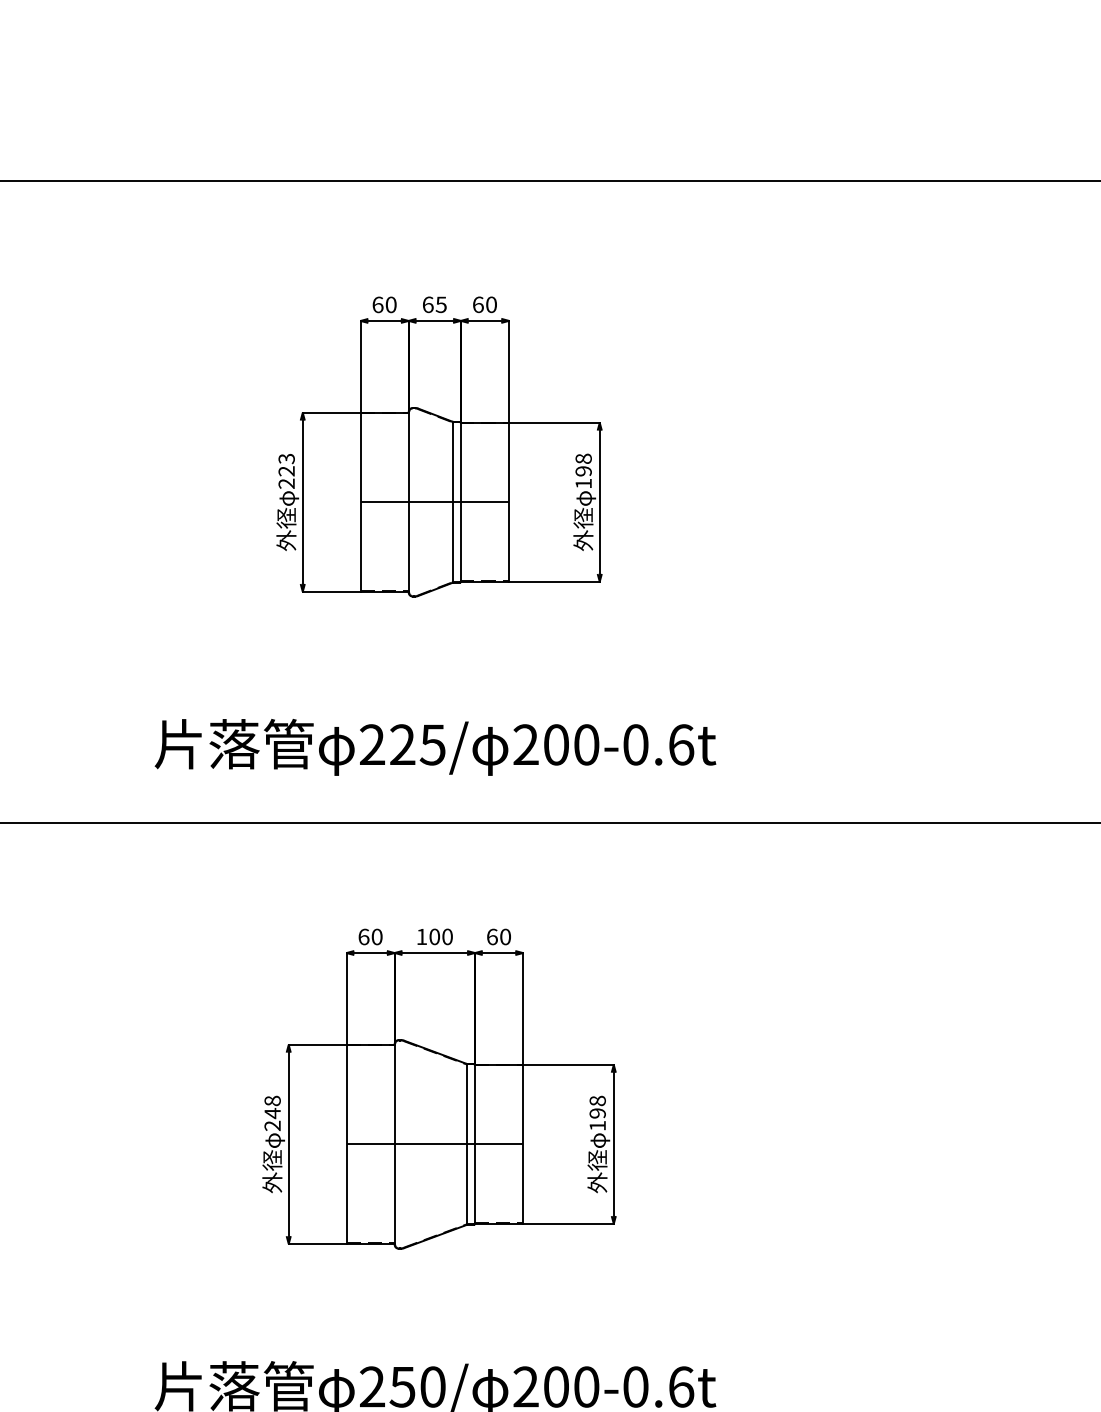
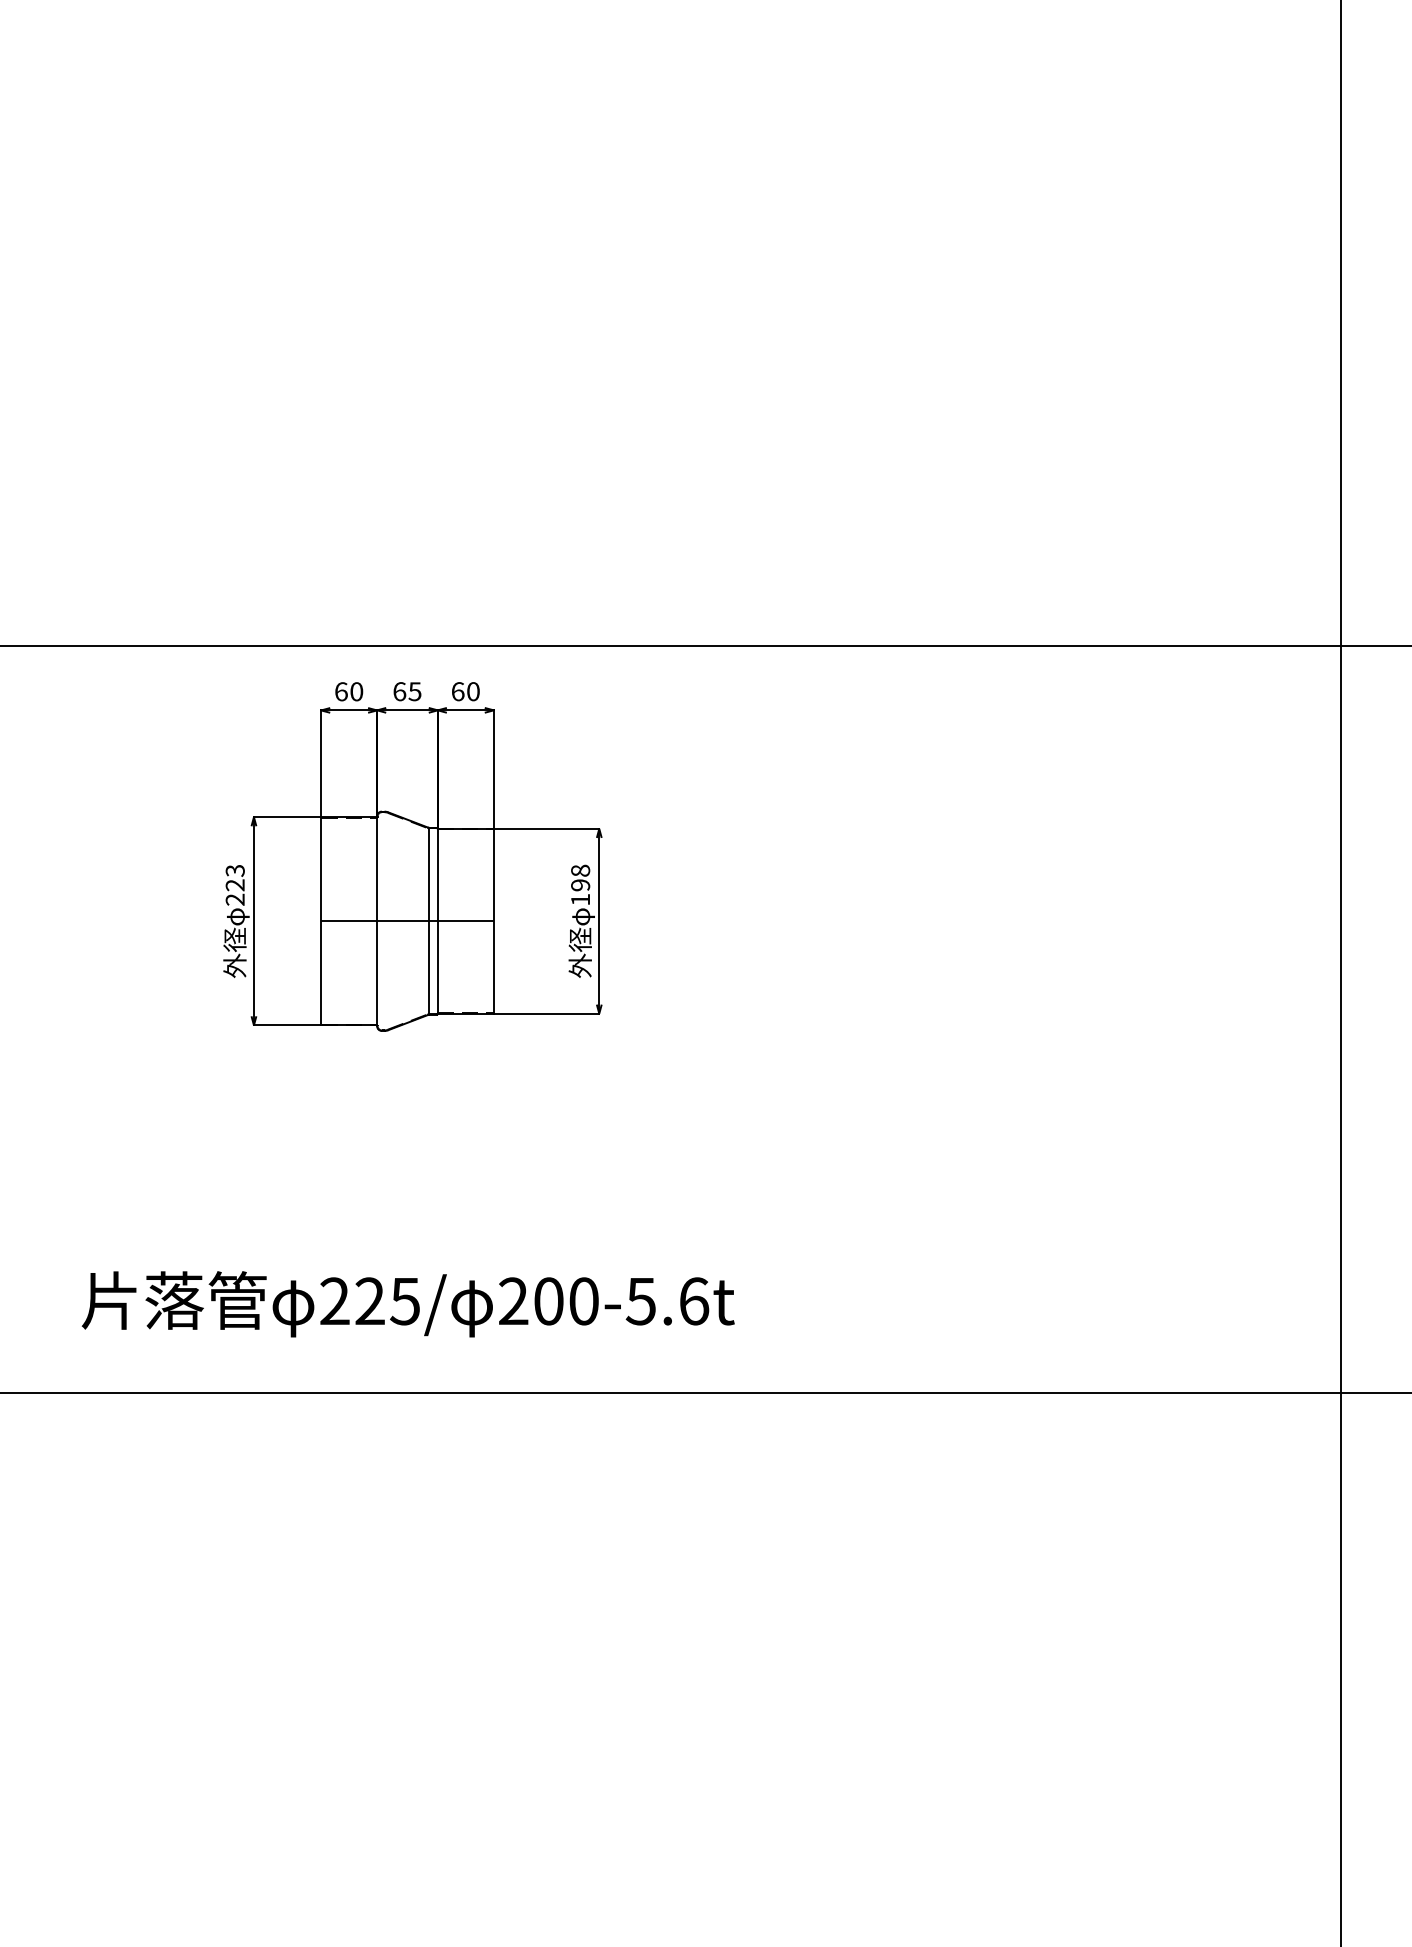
part: (439, 446) -> (412, 856), moved
text: (635, 744) -> (640, 1301), 200-0.6t -> 200-5.6t
part: (439, 1088) -> (412, 1701), removed

